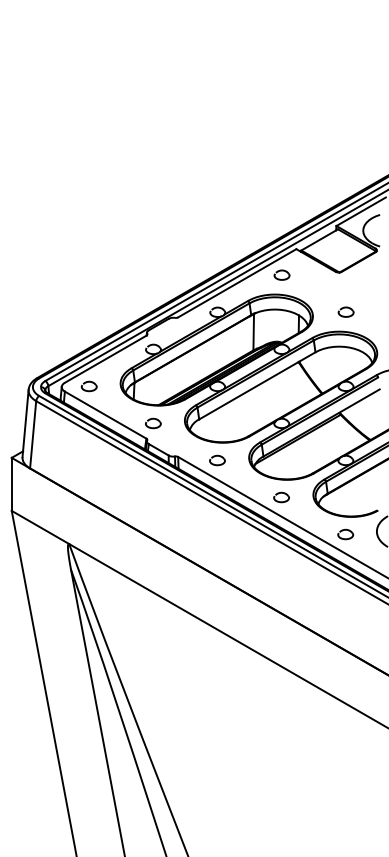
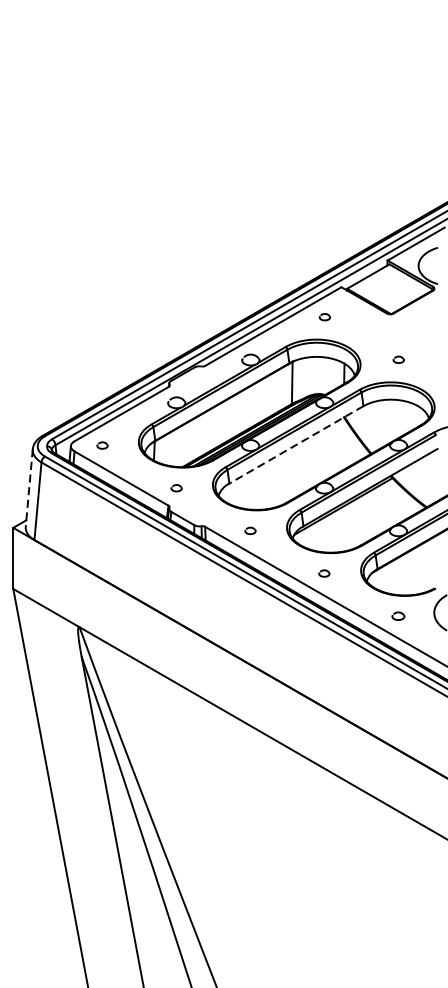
part: (281, 274) -> (324, 316), size x0.6
part: (345, 311) -> (398, 359), size x0.6
part: (88, 386) -> (101, 445), size x0.6
line: (256, 386) -> (295, 445), solid -> dashed
line: (25, 423) -> (29, 488), solid -> dashed
part: (153, 423) -> (176, 488), size x0.6
part: (217, 460) -> (250, 530), size x0.6
part: (281, 497) -> (324, 573), size x0.6
part: (345, 534) -> (398, 616), size x0.7

